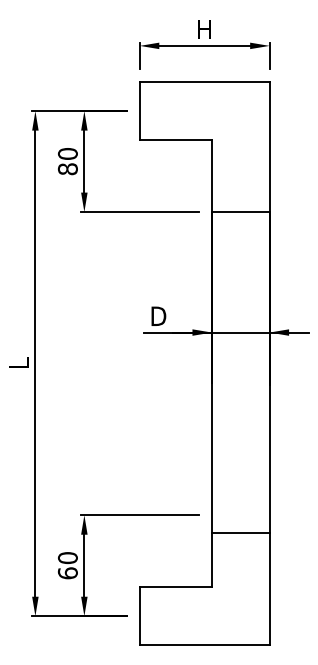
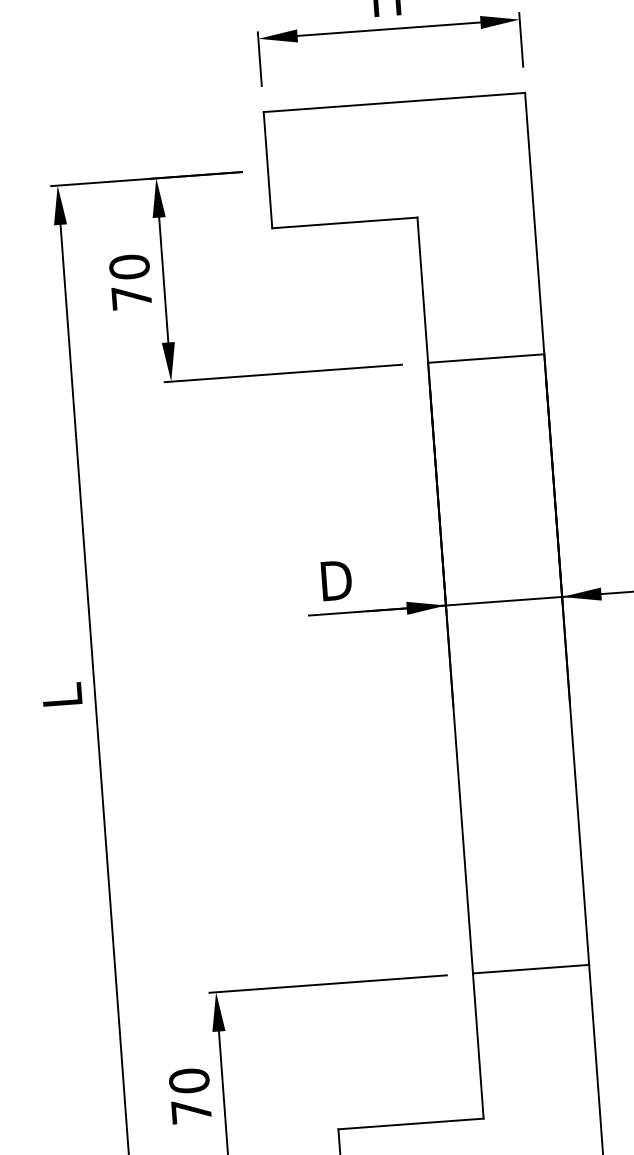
text: (67, 169) -> (130, 298), 80 -> 70
line: (240, 533) -> (530, 969), moved
text: (67, 573) -> (190, 1112), 60 -> 70

